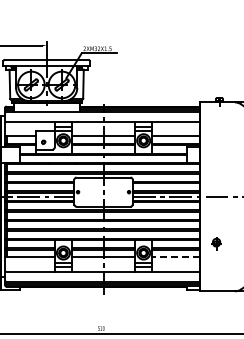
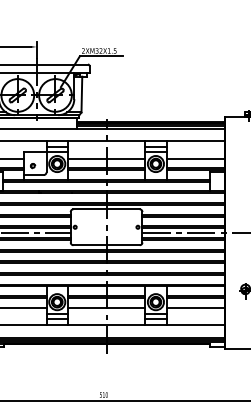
line: (176, 257) -> (196, 307), dashed -> solid

